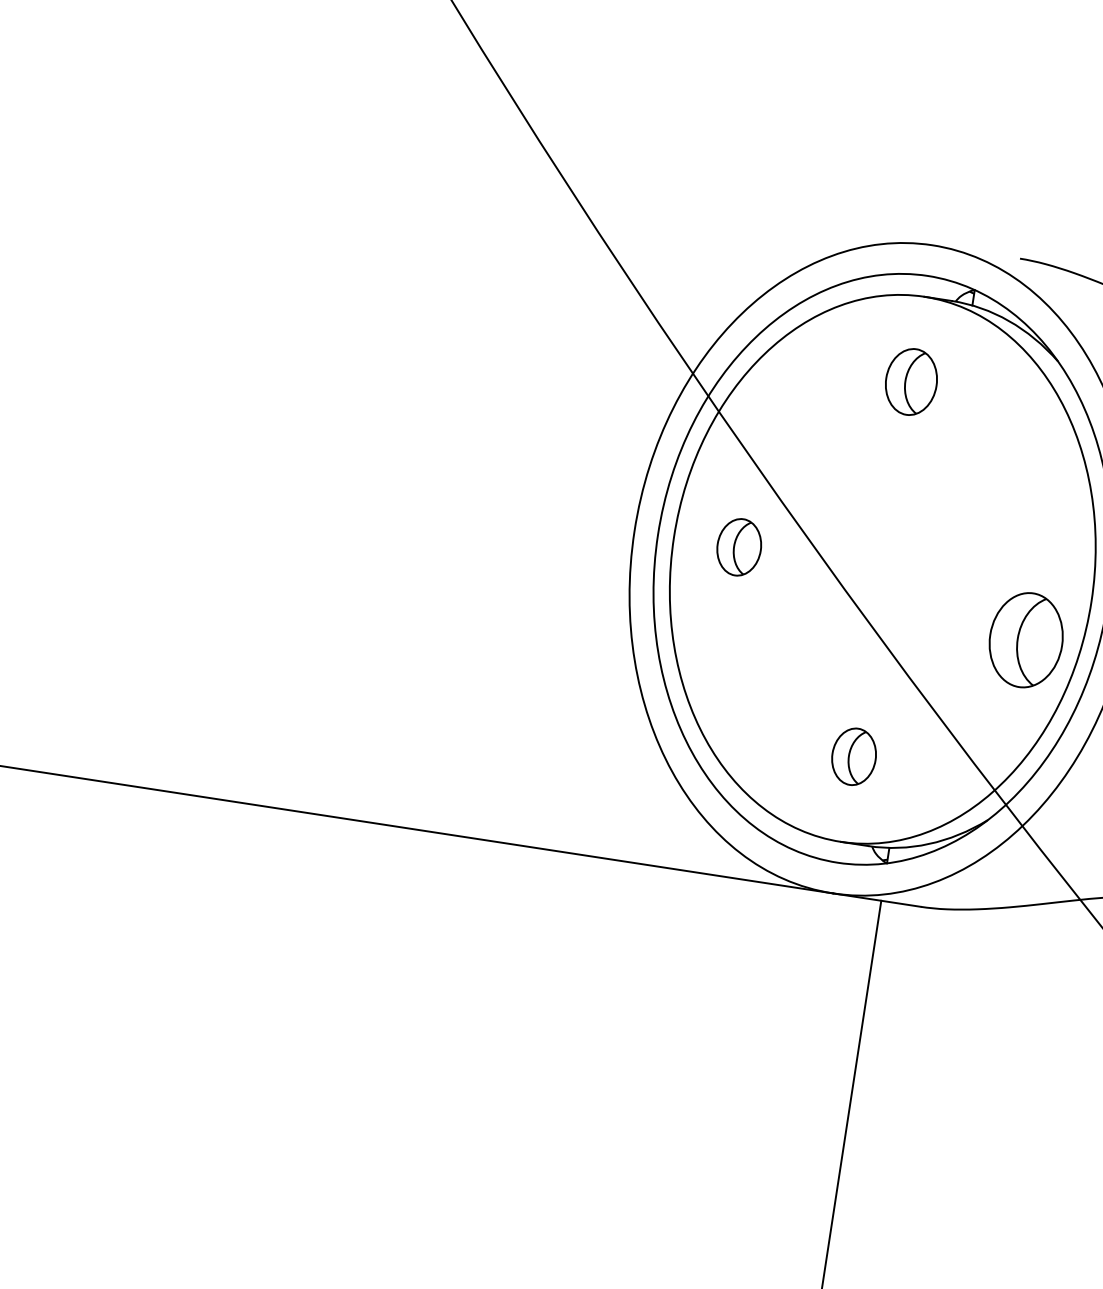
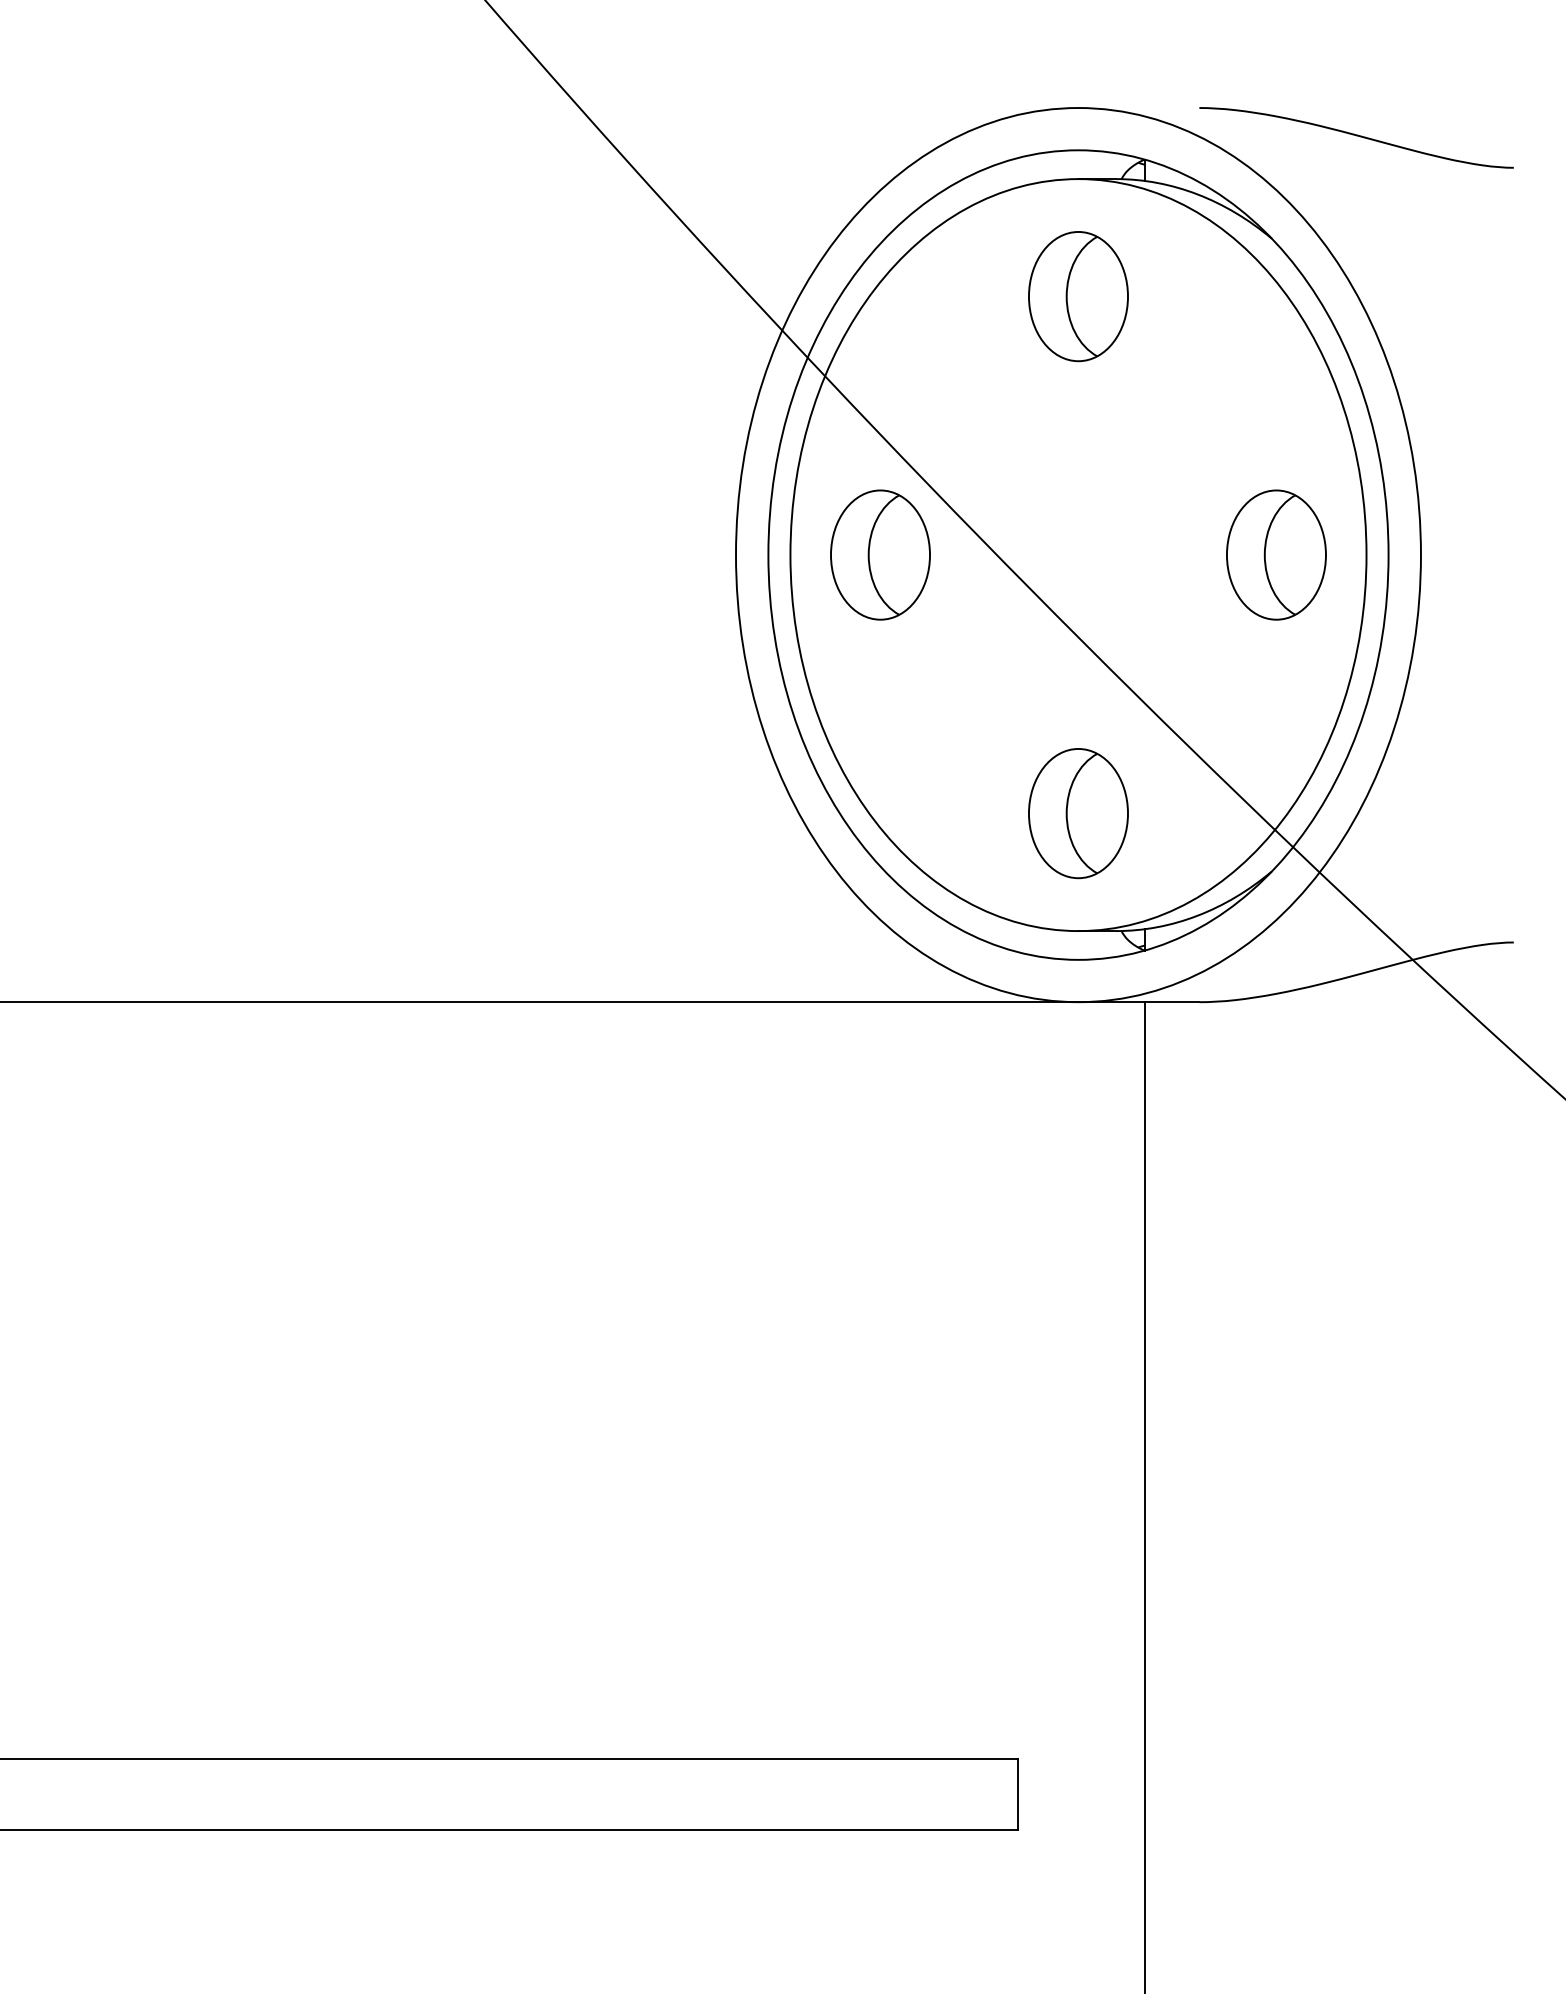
part: (911, 381) -> (1078, 296), size x1.43
part: (739, 546) -> (880, 554), size x1.67
part: (1026, 639) -> (1276, 554), moved
part: (854, 756) -> (1078, 813), size x1.67

